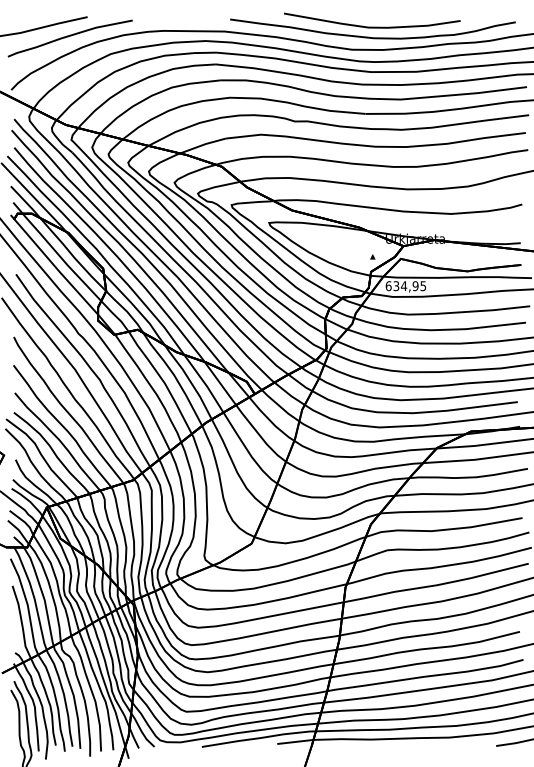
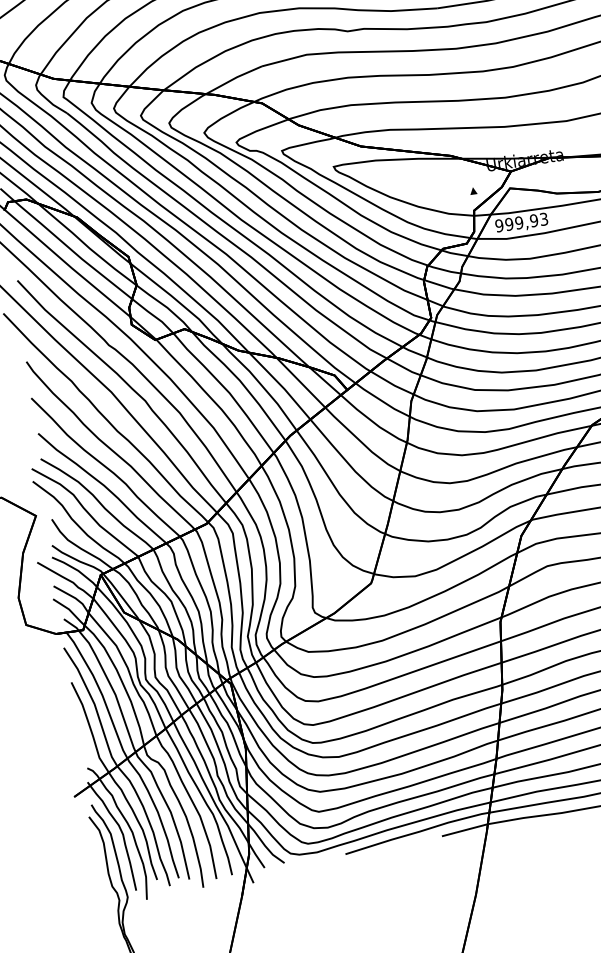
text: (405, 286) -> (521, 223), 634,95 -> 999,93

